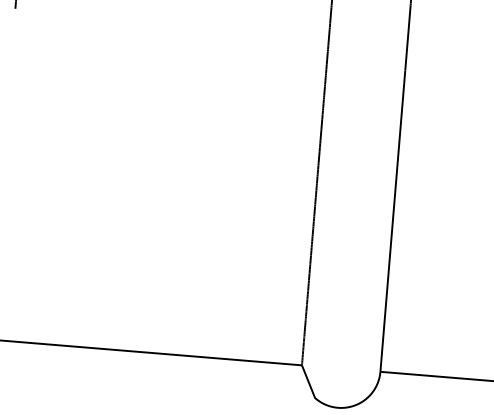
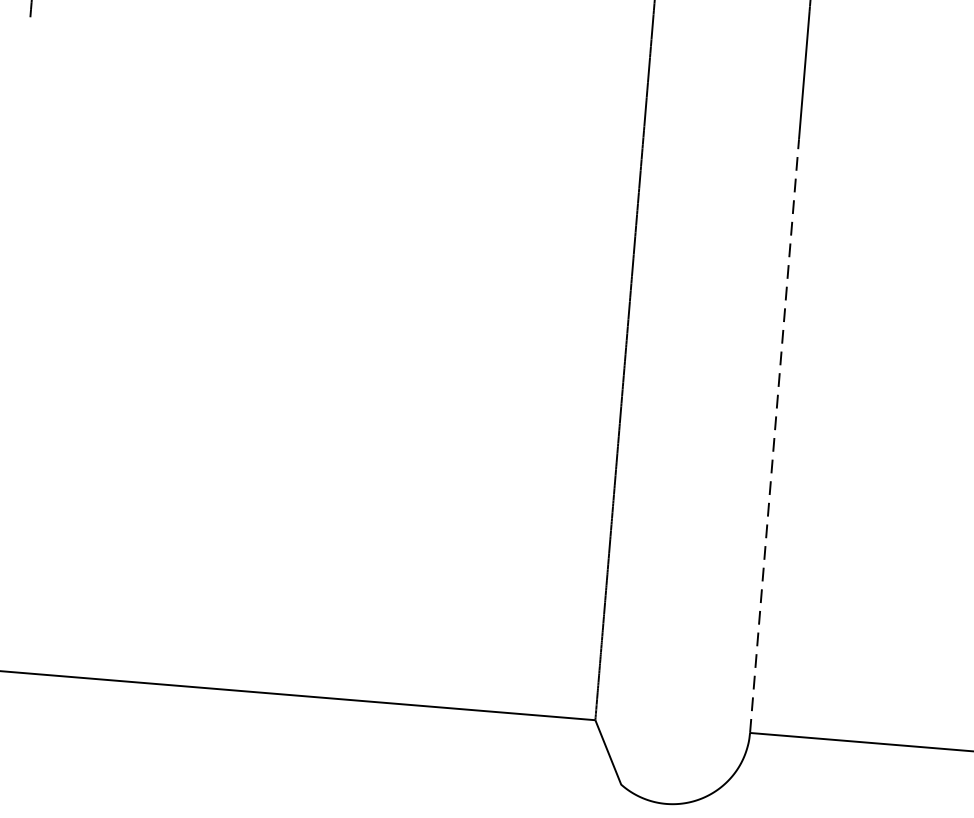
line: (392, 220) -> (773, 434), solid -> dashed

